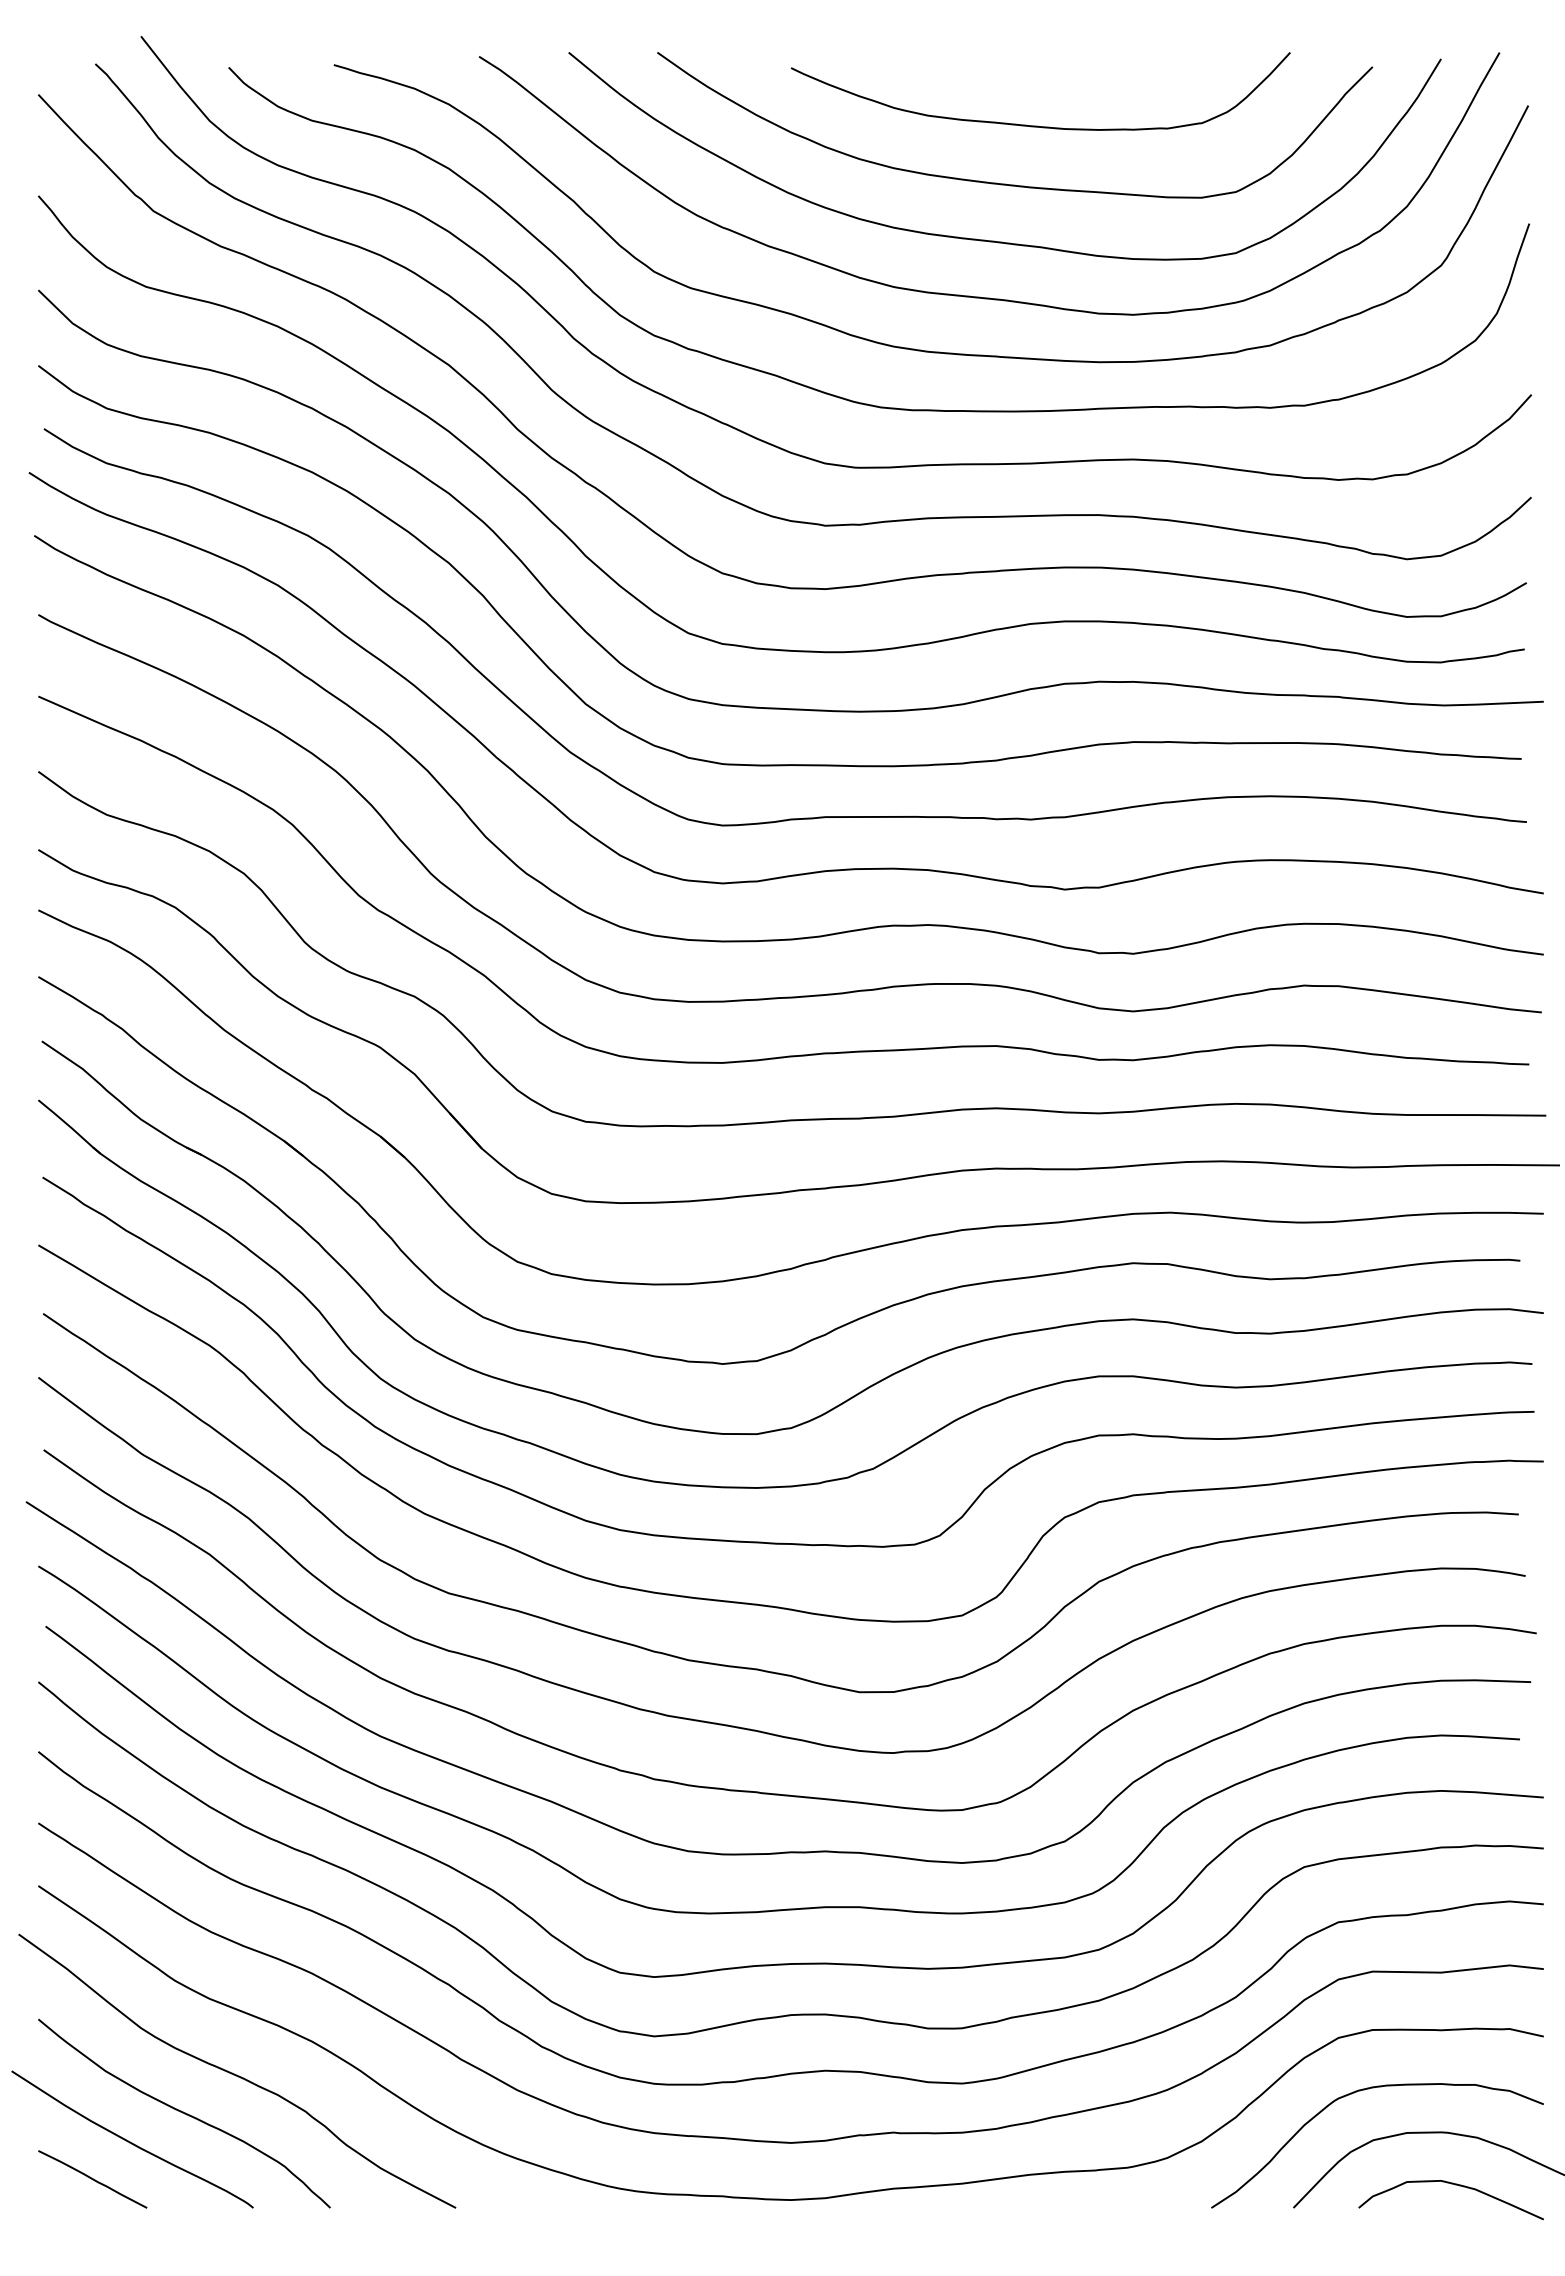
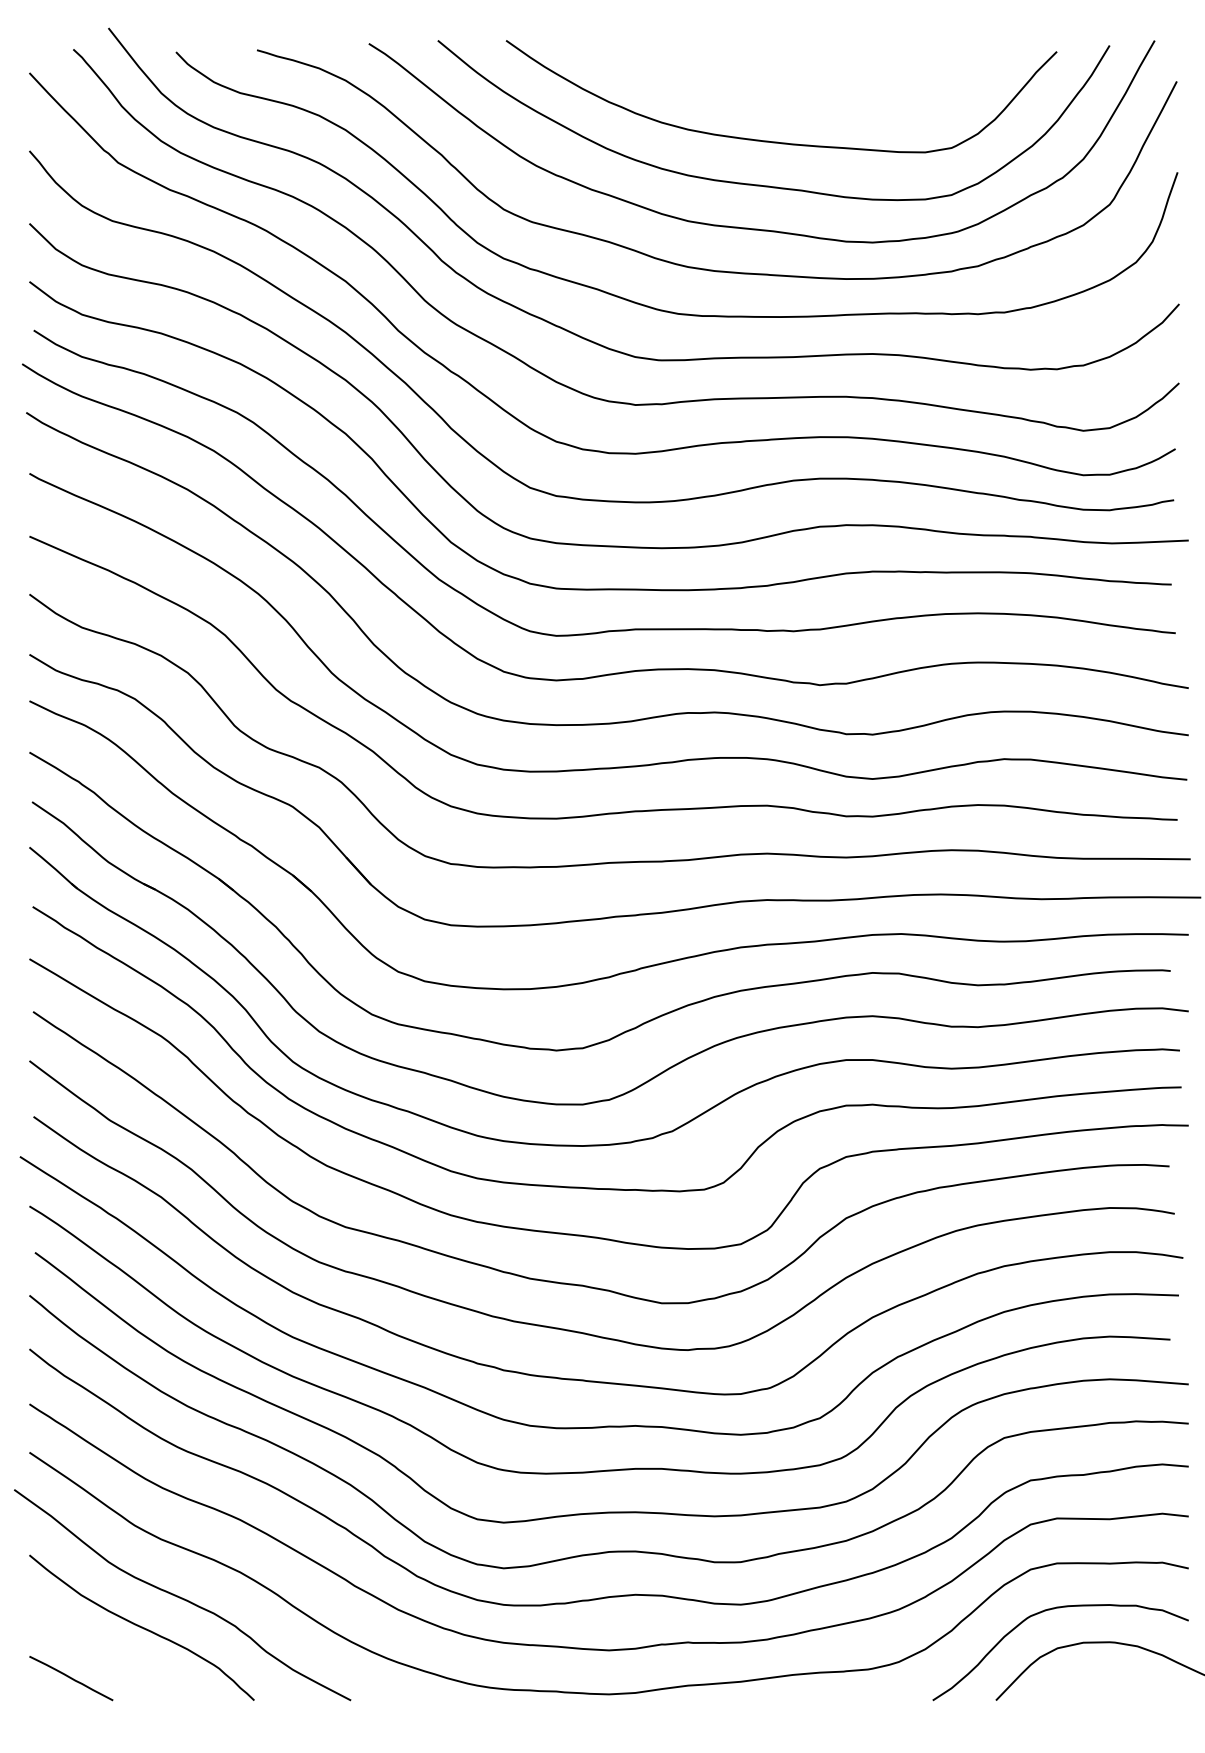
curve: (1037, 125) -> (798, 96), removed
curve: (130, 2141) -> (100, 1649), removed
curve: (1455, 2185) -> (1120, 1683), removed

